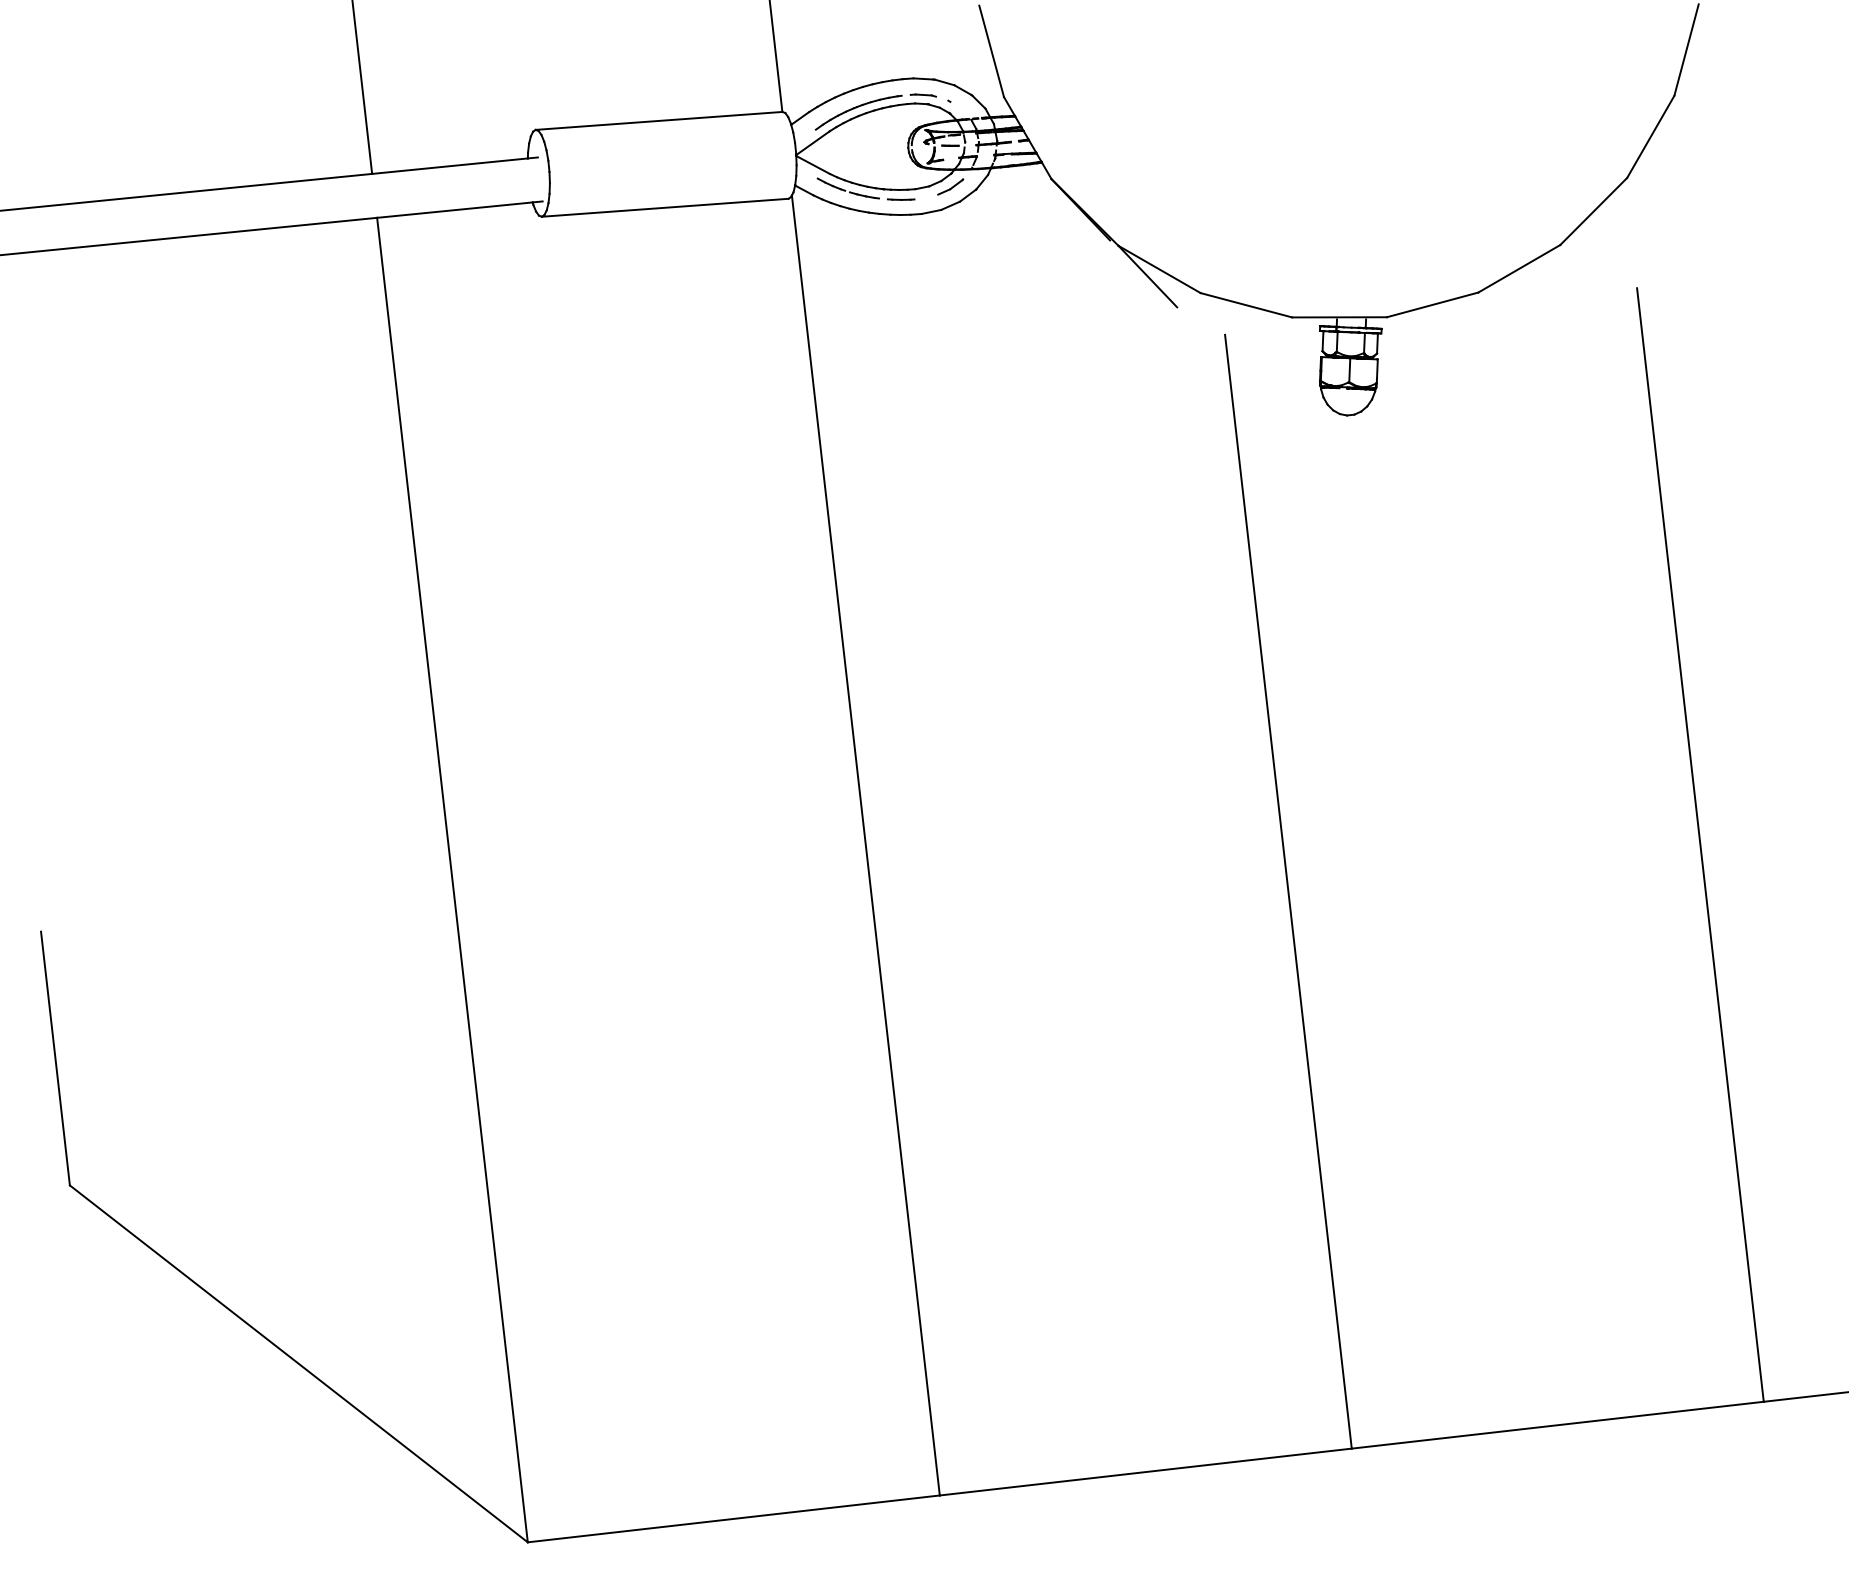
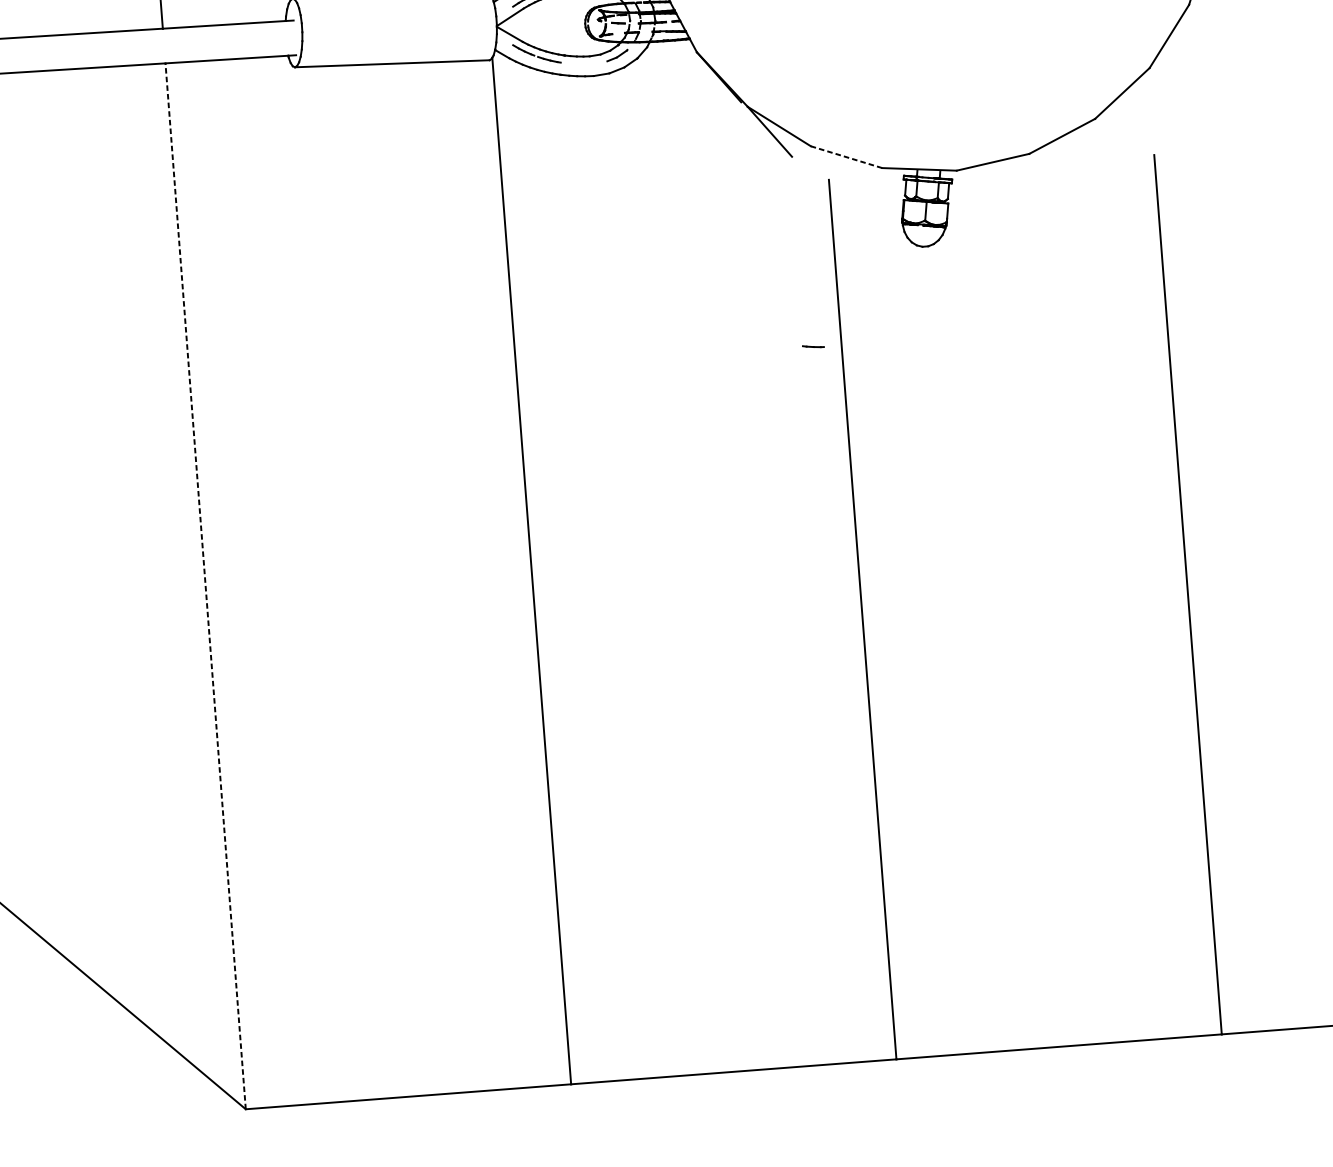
line: (901, 199) -> (813, 346), moved
line: (1245, 305) -> (845, 157), solid -> dashed
line: (452, 880) -> (205, 586), solid -> dashed

